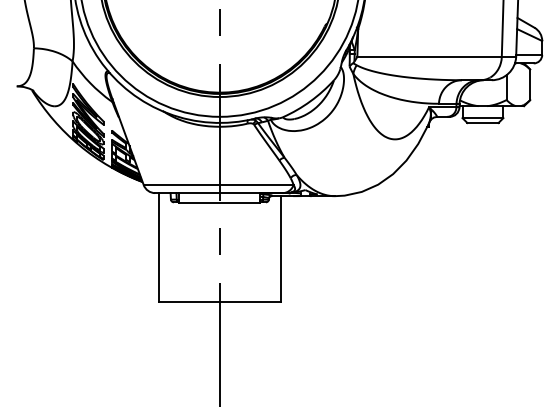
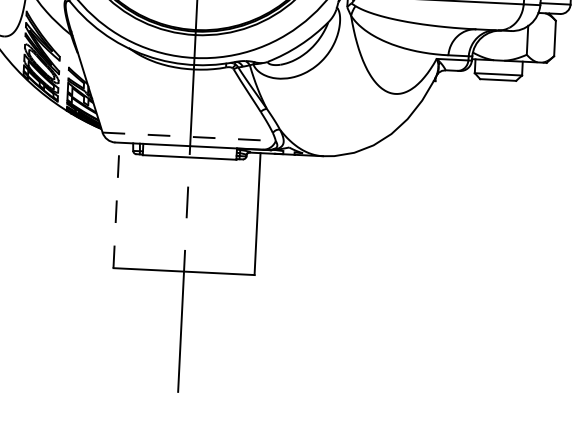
line: (218, 185) -> (188, 137), solid -> dashed
line: (158, 246) -> (116, 204), solid -> dashed

